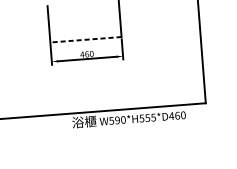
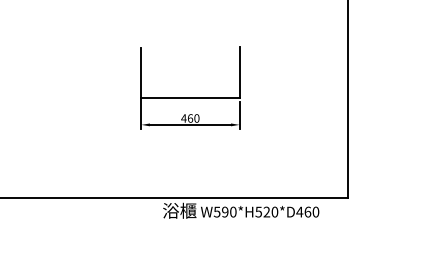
line: (85, 39) -> (189, 98), dashed -> solid
text: (150, 117) -> (270, 211), W590*H555*D460 -> W590*H520*D460

